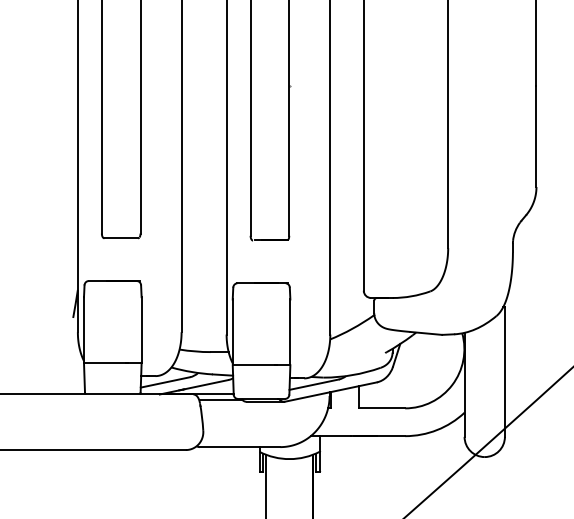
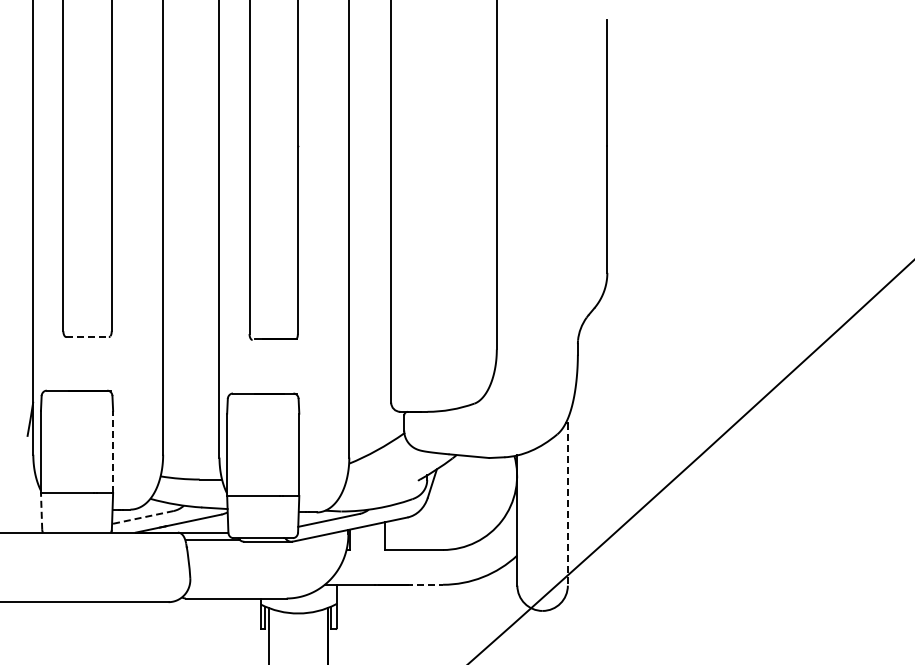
line: (121, 238) -> (88, 337), solid -> dashed
line: (141, 329) -> (113, 451), solid -> dashed
line: (504, 372) -> (567, 504), solid -> dashed
line: (84, 376) -> (41, 510), solid -> dashed
line: (165, 382) -> (142, 517), solid -> dashed
line: (391, 435) -> (425, 584), solid -> dashed

